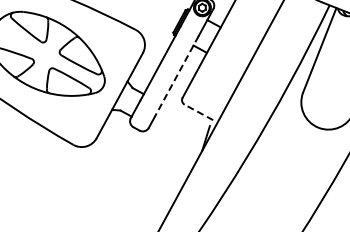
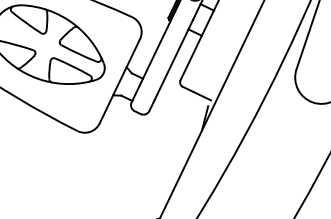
line: (176, 76) -> (173, 60), dashed -> solid
line: (198, 112) -> (196, 93), dashed -> solid

